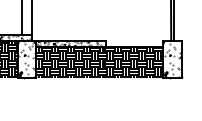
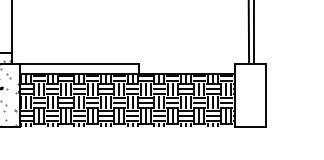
hatch: (65, 44) -> (69, 69), removed
hatch: (171, 59) -> (249, 95), removed

